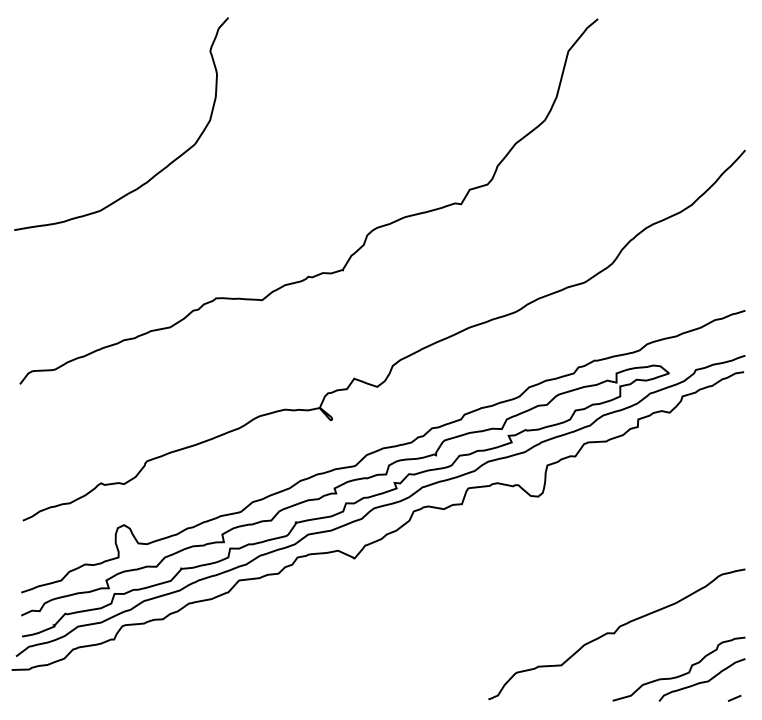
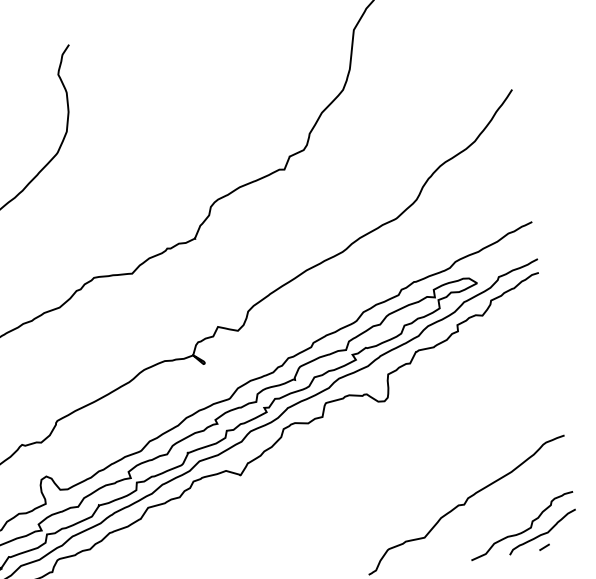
line: (734, 697) -> (544, 546), moved

